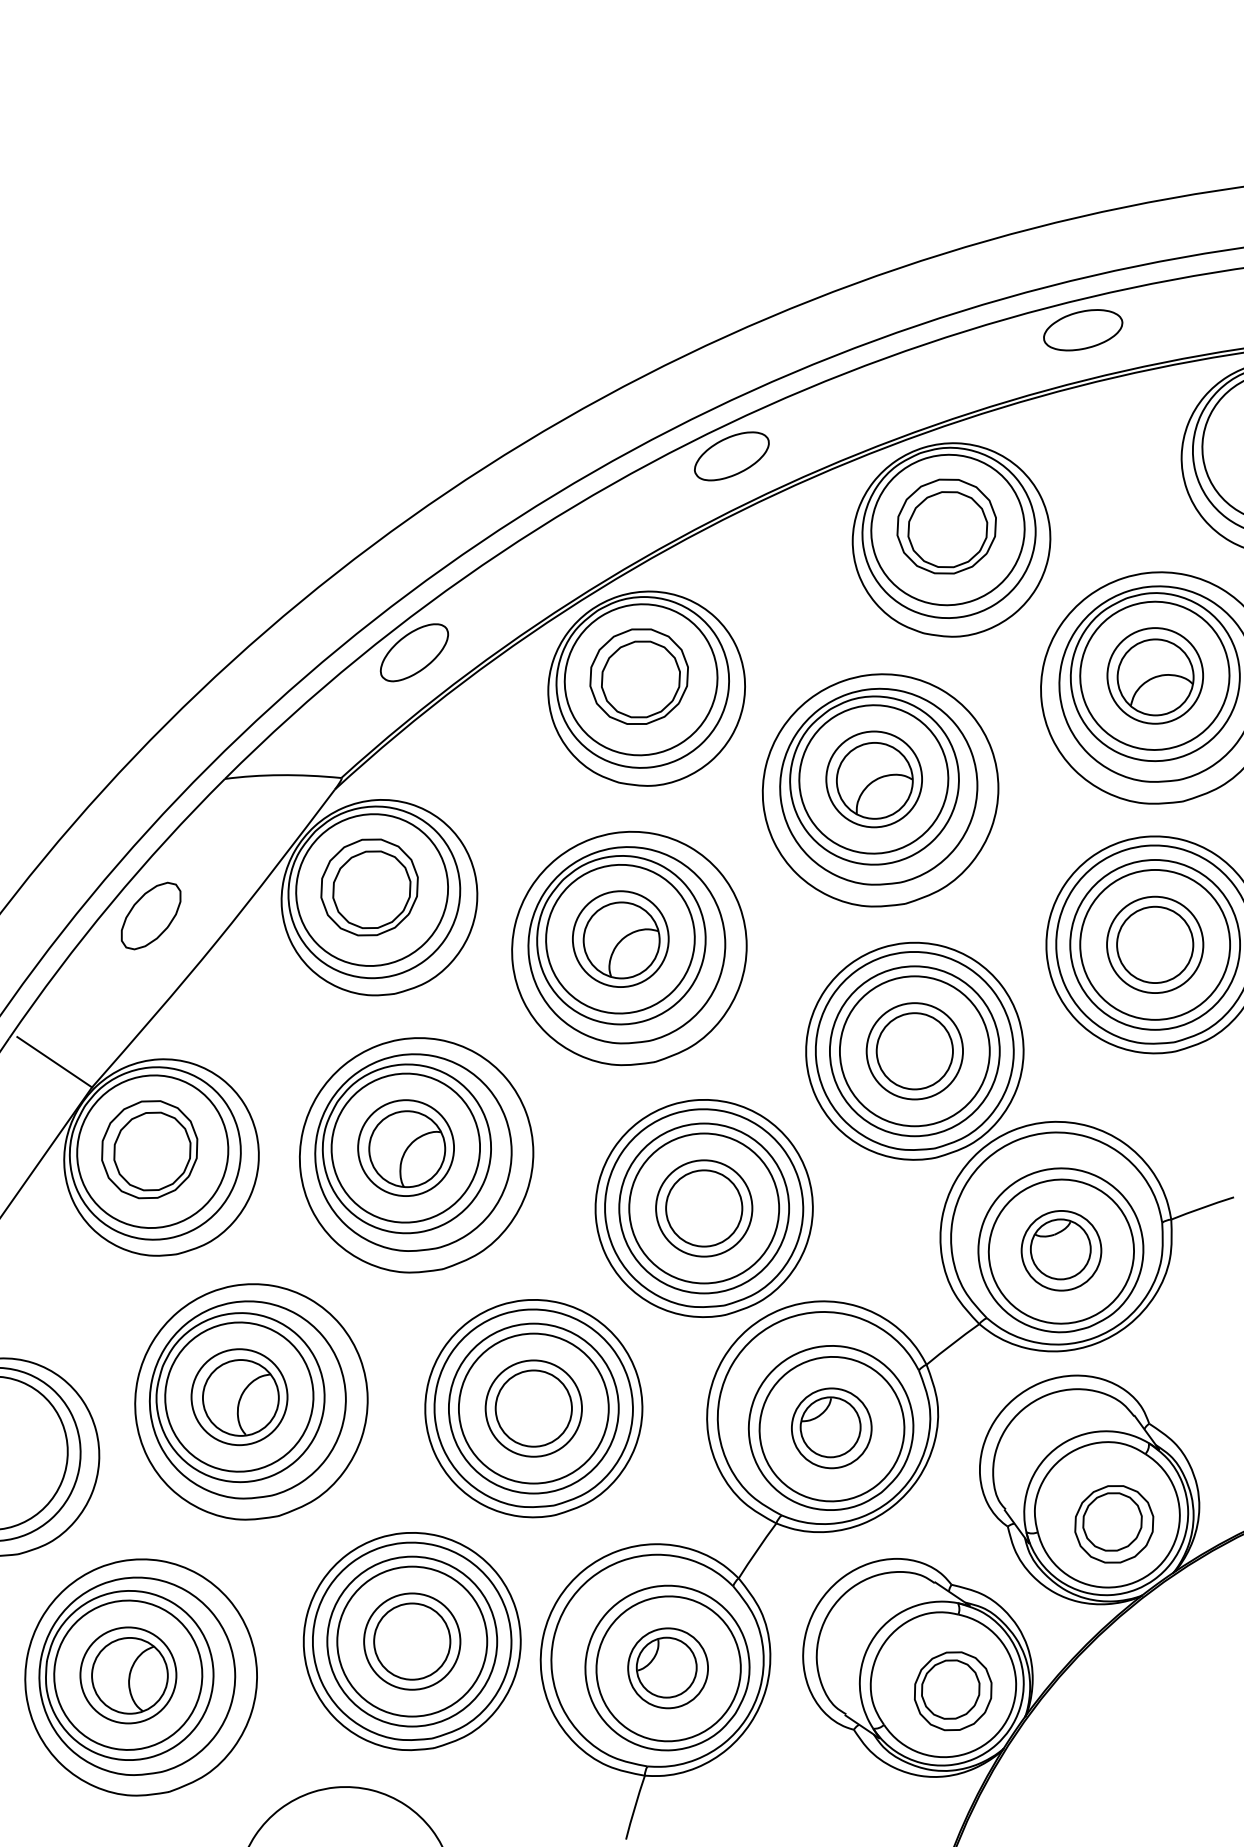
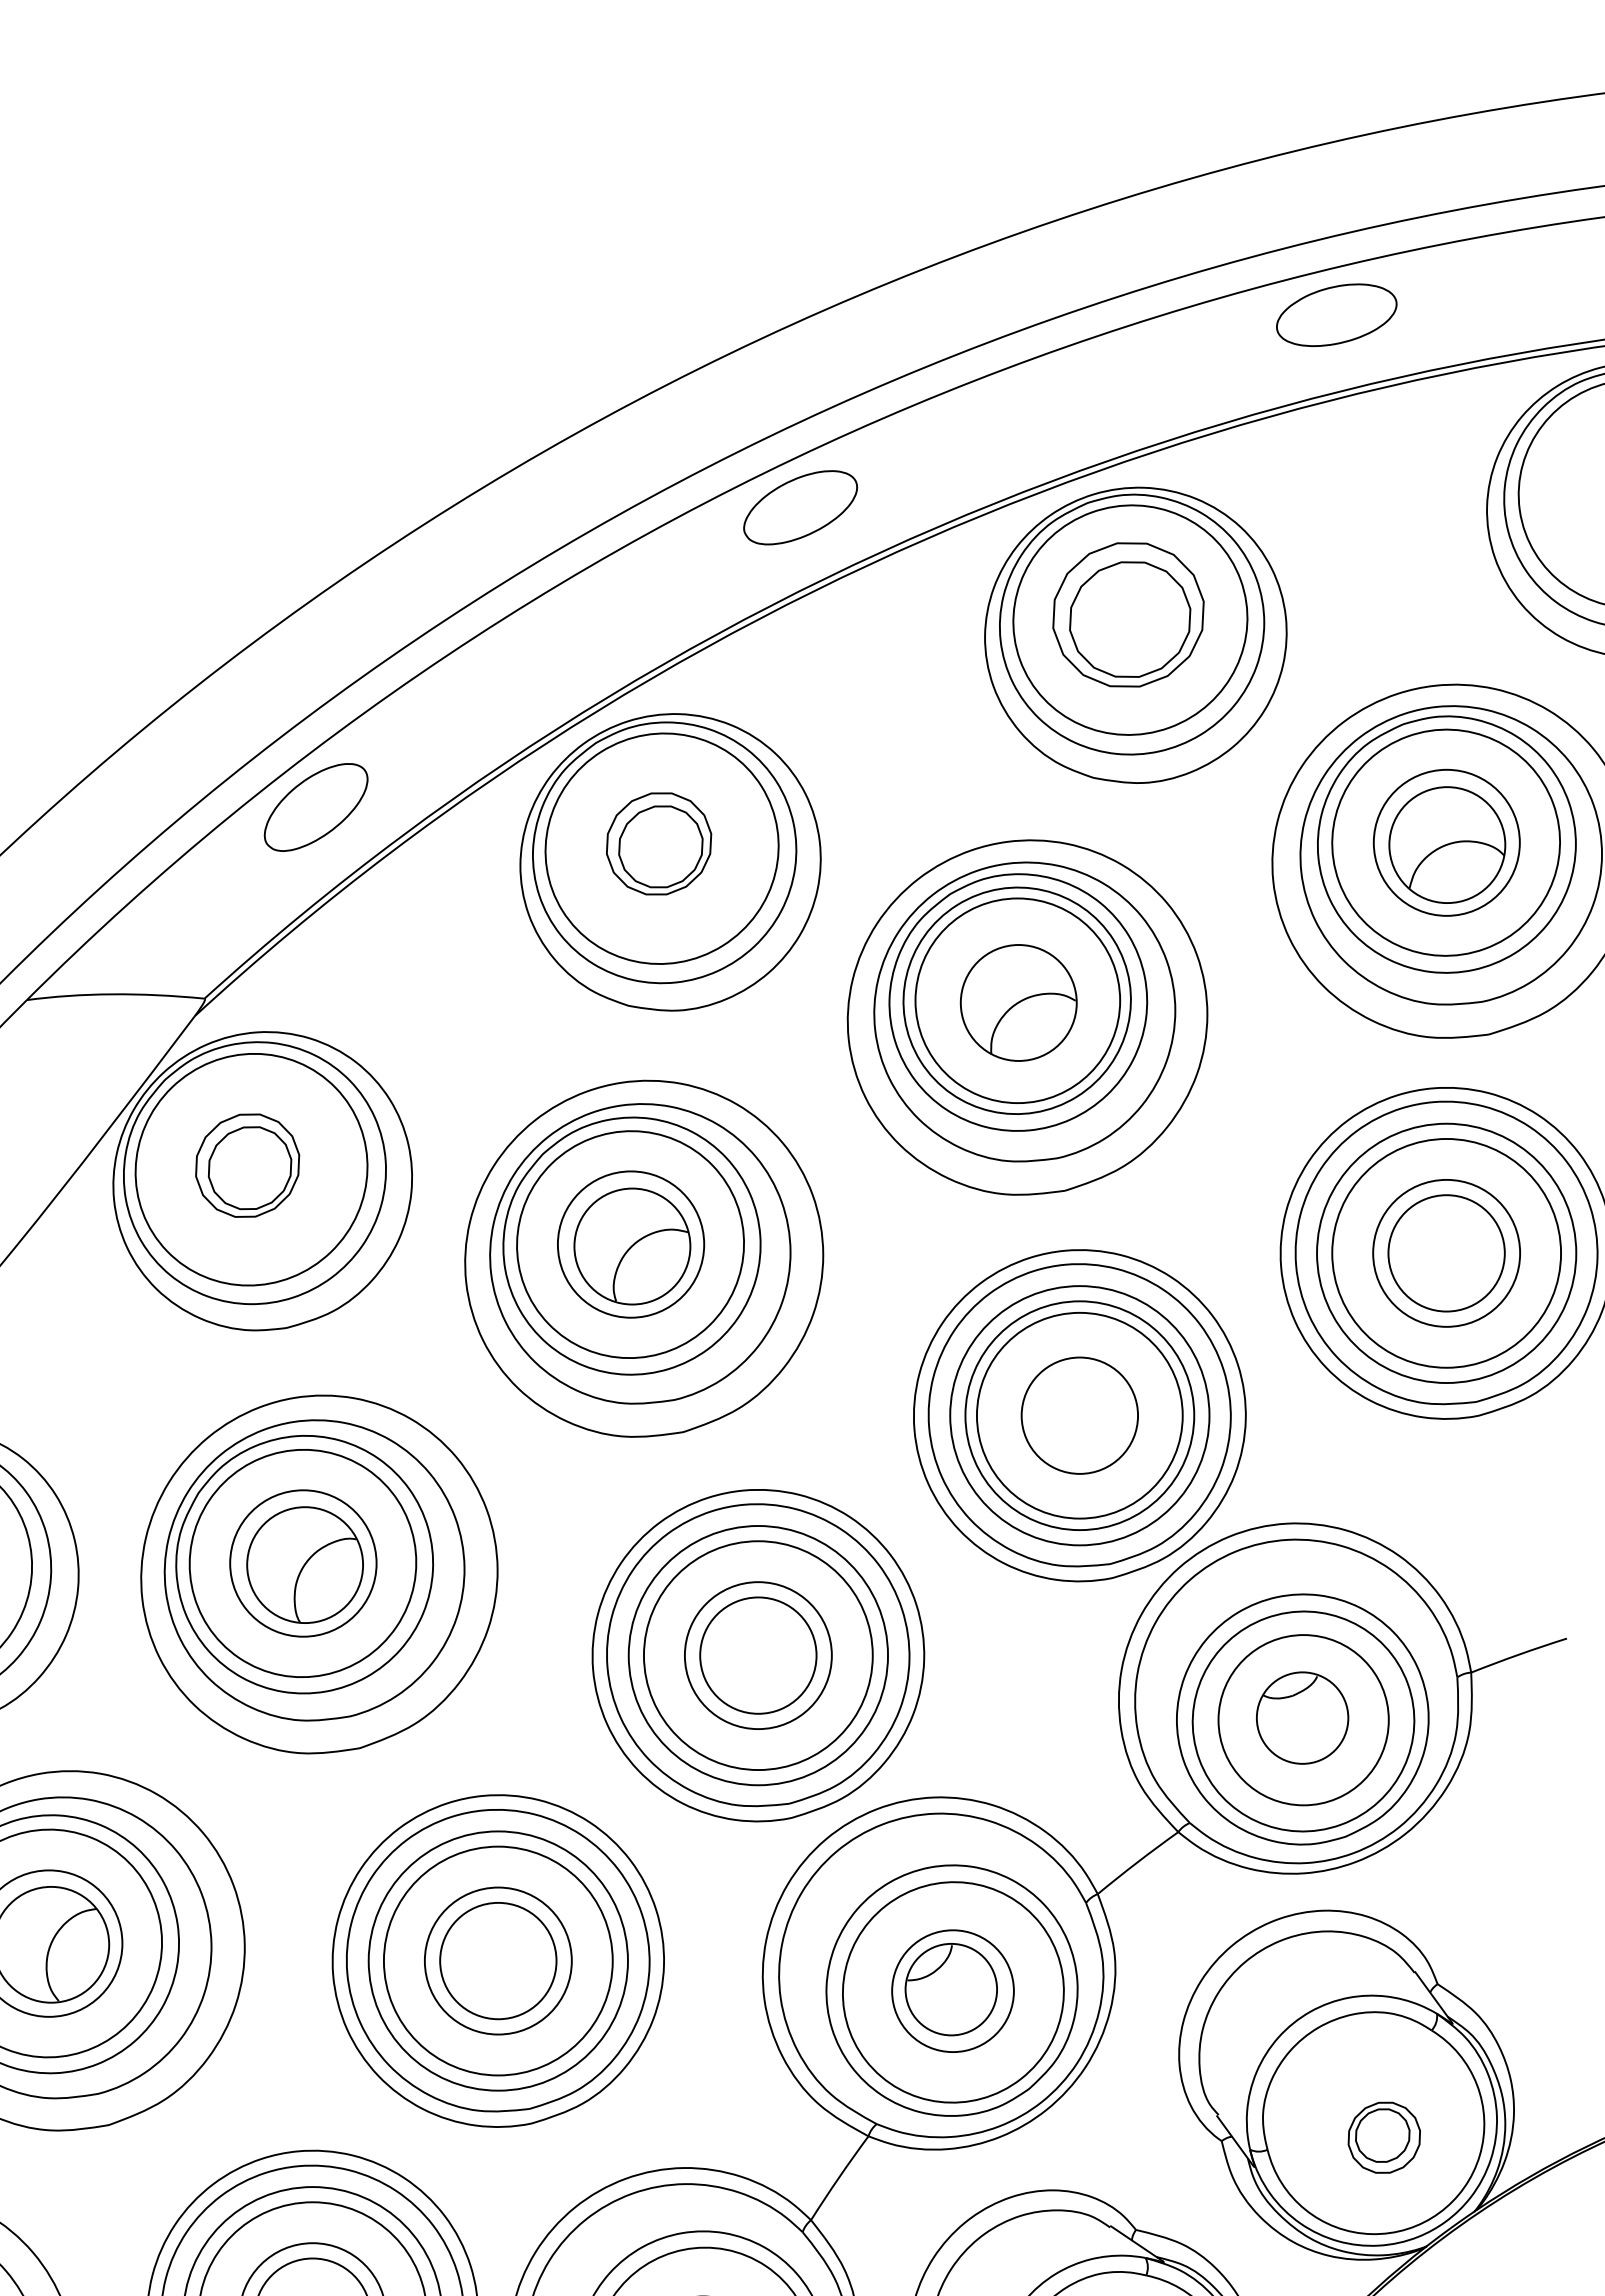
part: (638, 676) -> (658, 843), size x0.7
circle: (874, 779) -> (1018, 1000), size x1.4
part: (369, 887) -> (247, 1165), size x0.7
circle: (914, 1051) -> (1079, 1416), size x1.4
circle: (1061, 1250) -> (1303, 1719), size x1.4
part: (1114, 1524) -> (1384, 2137), size x0.6

